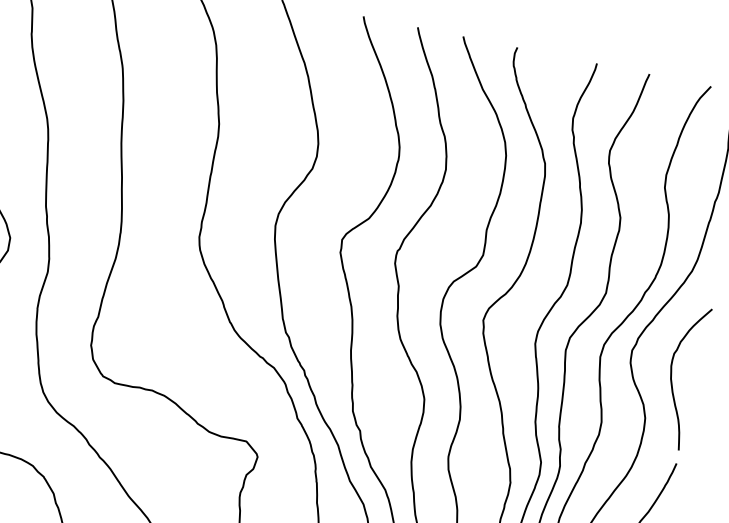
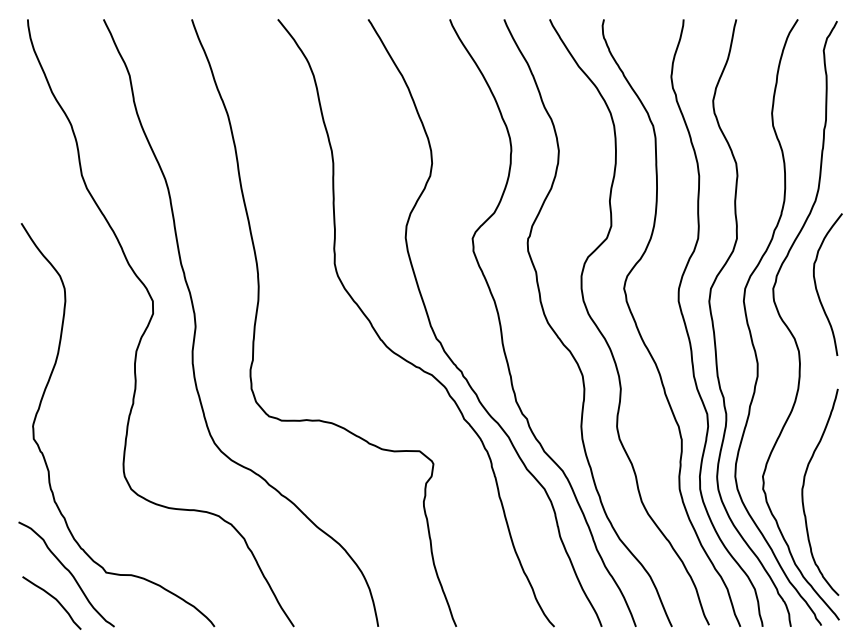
curve: (672, 374) -> (816, 284), moved

